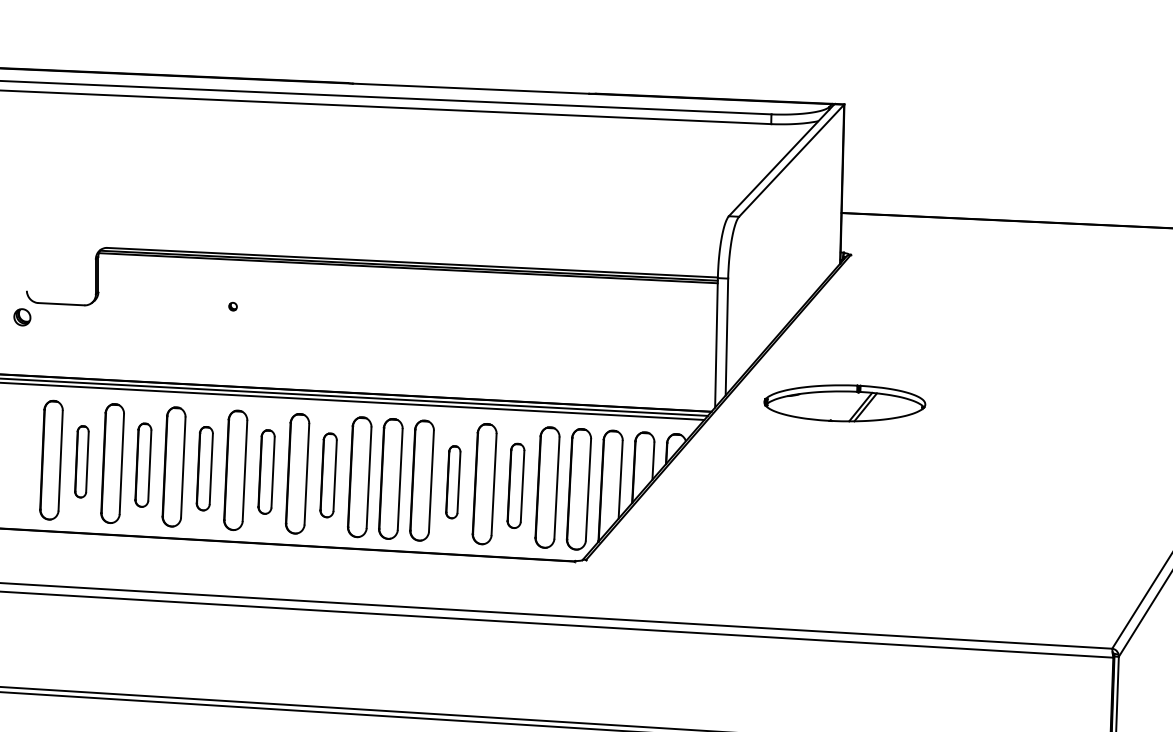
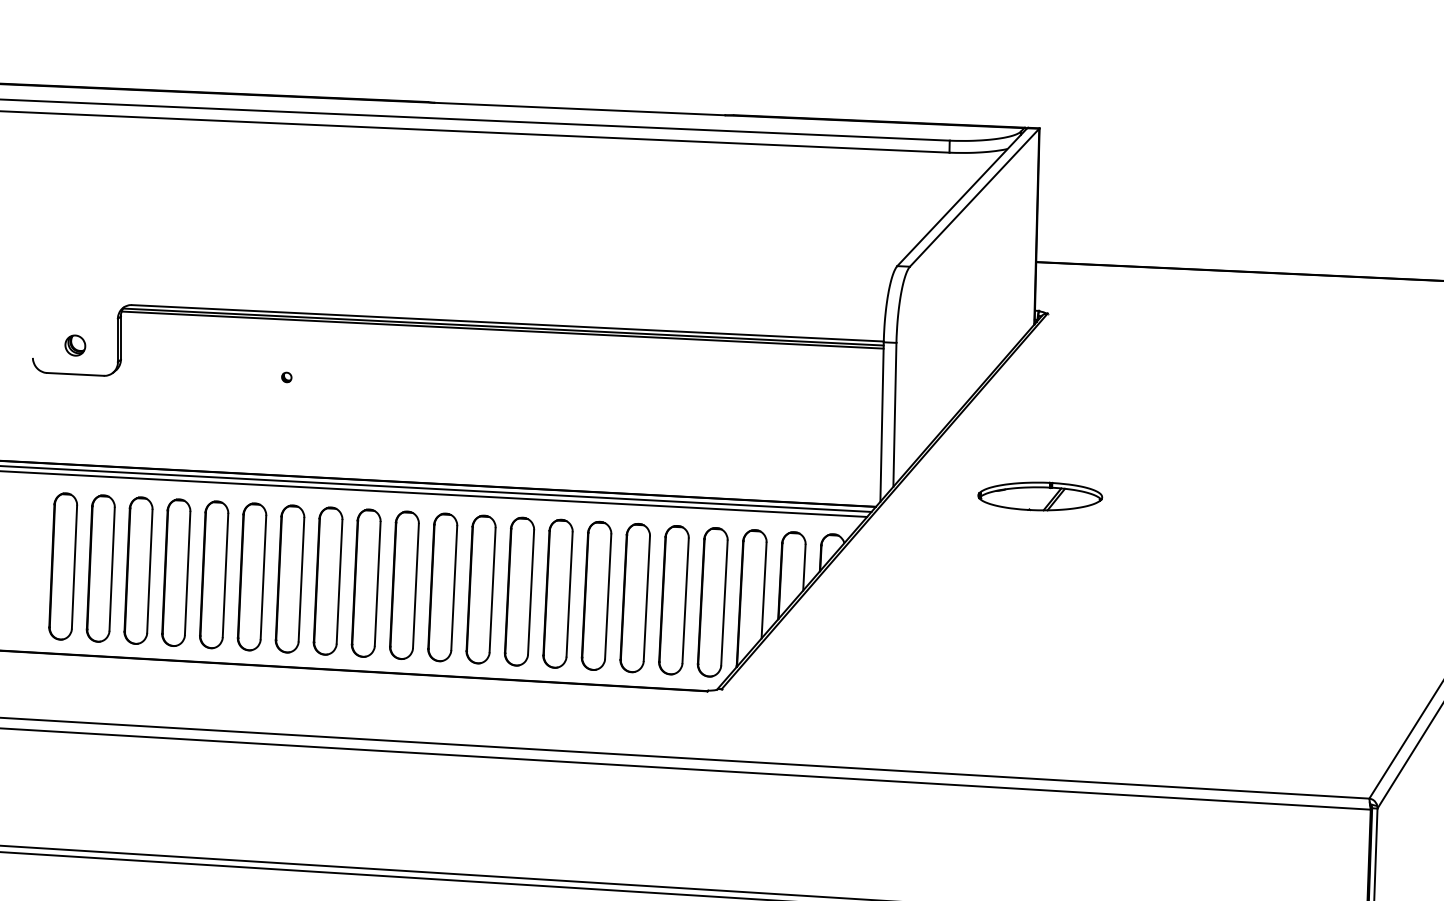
part: (22, 317) -> (75, 345), moved
part: (845, 403) -> (1040, 496), size x0.62
part: (81, 461) -> (100, 568), size x1.67
part: (143, 465) -> (176, 572), size x1.43
part: (204, 468) -> (251, 576), size x1.43
part: (266, 471) -> (327, 580), size x1.43
part: (328, 474) -> (404, 584), size x1.43
part: (452, 482) -> (557, 593), size x1.67
part: (515, 486) -> (634, 598), size x1.43

